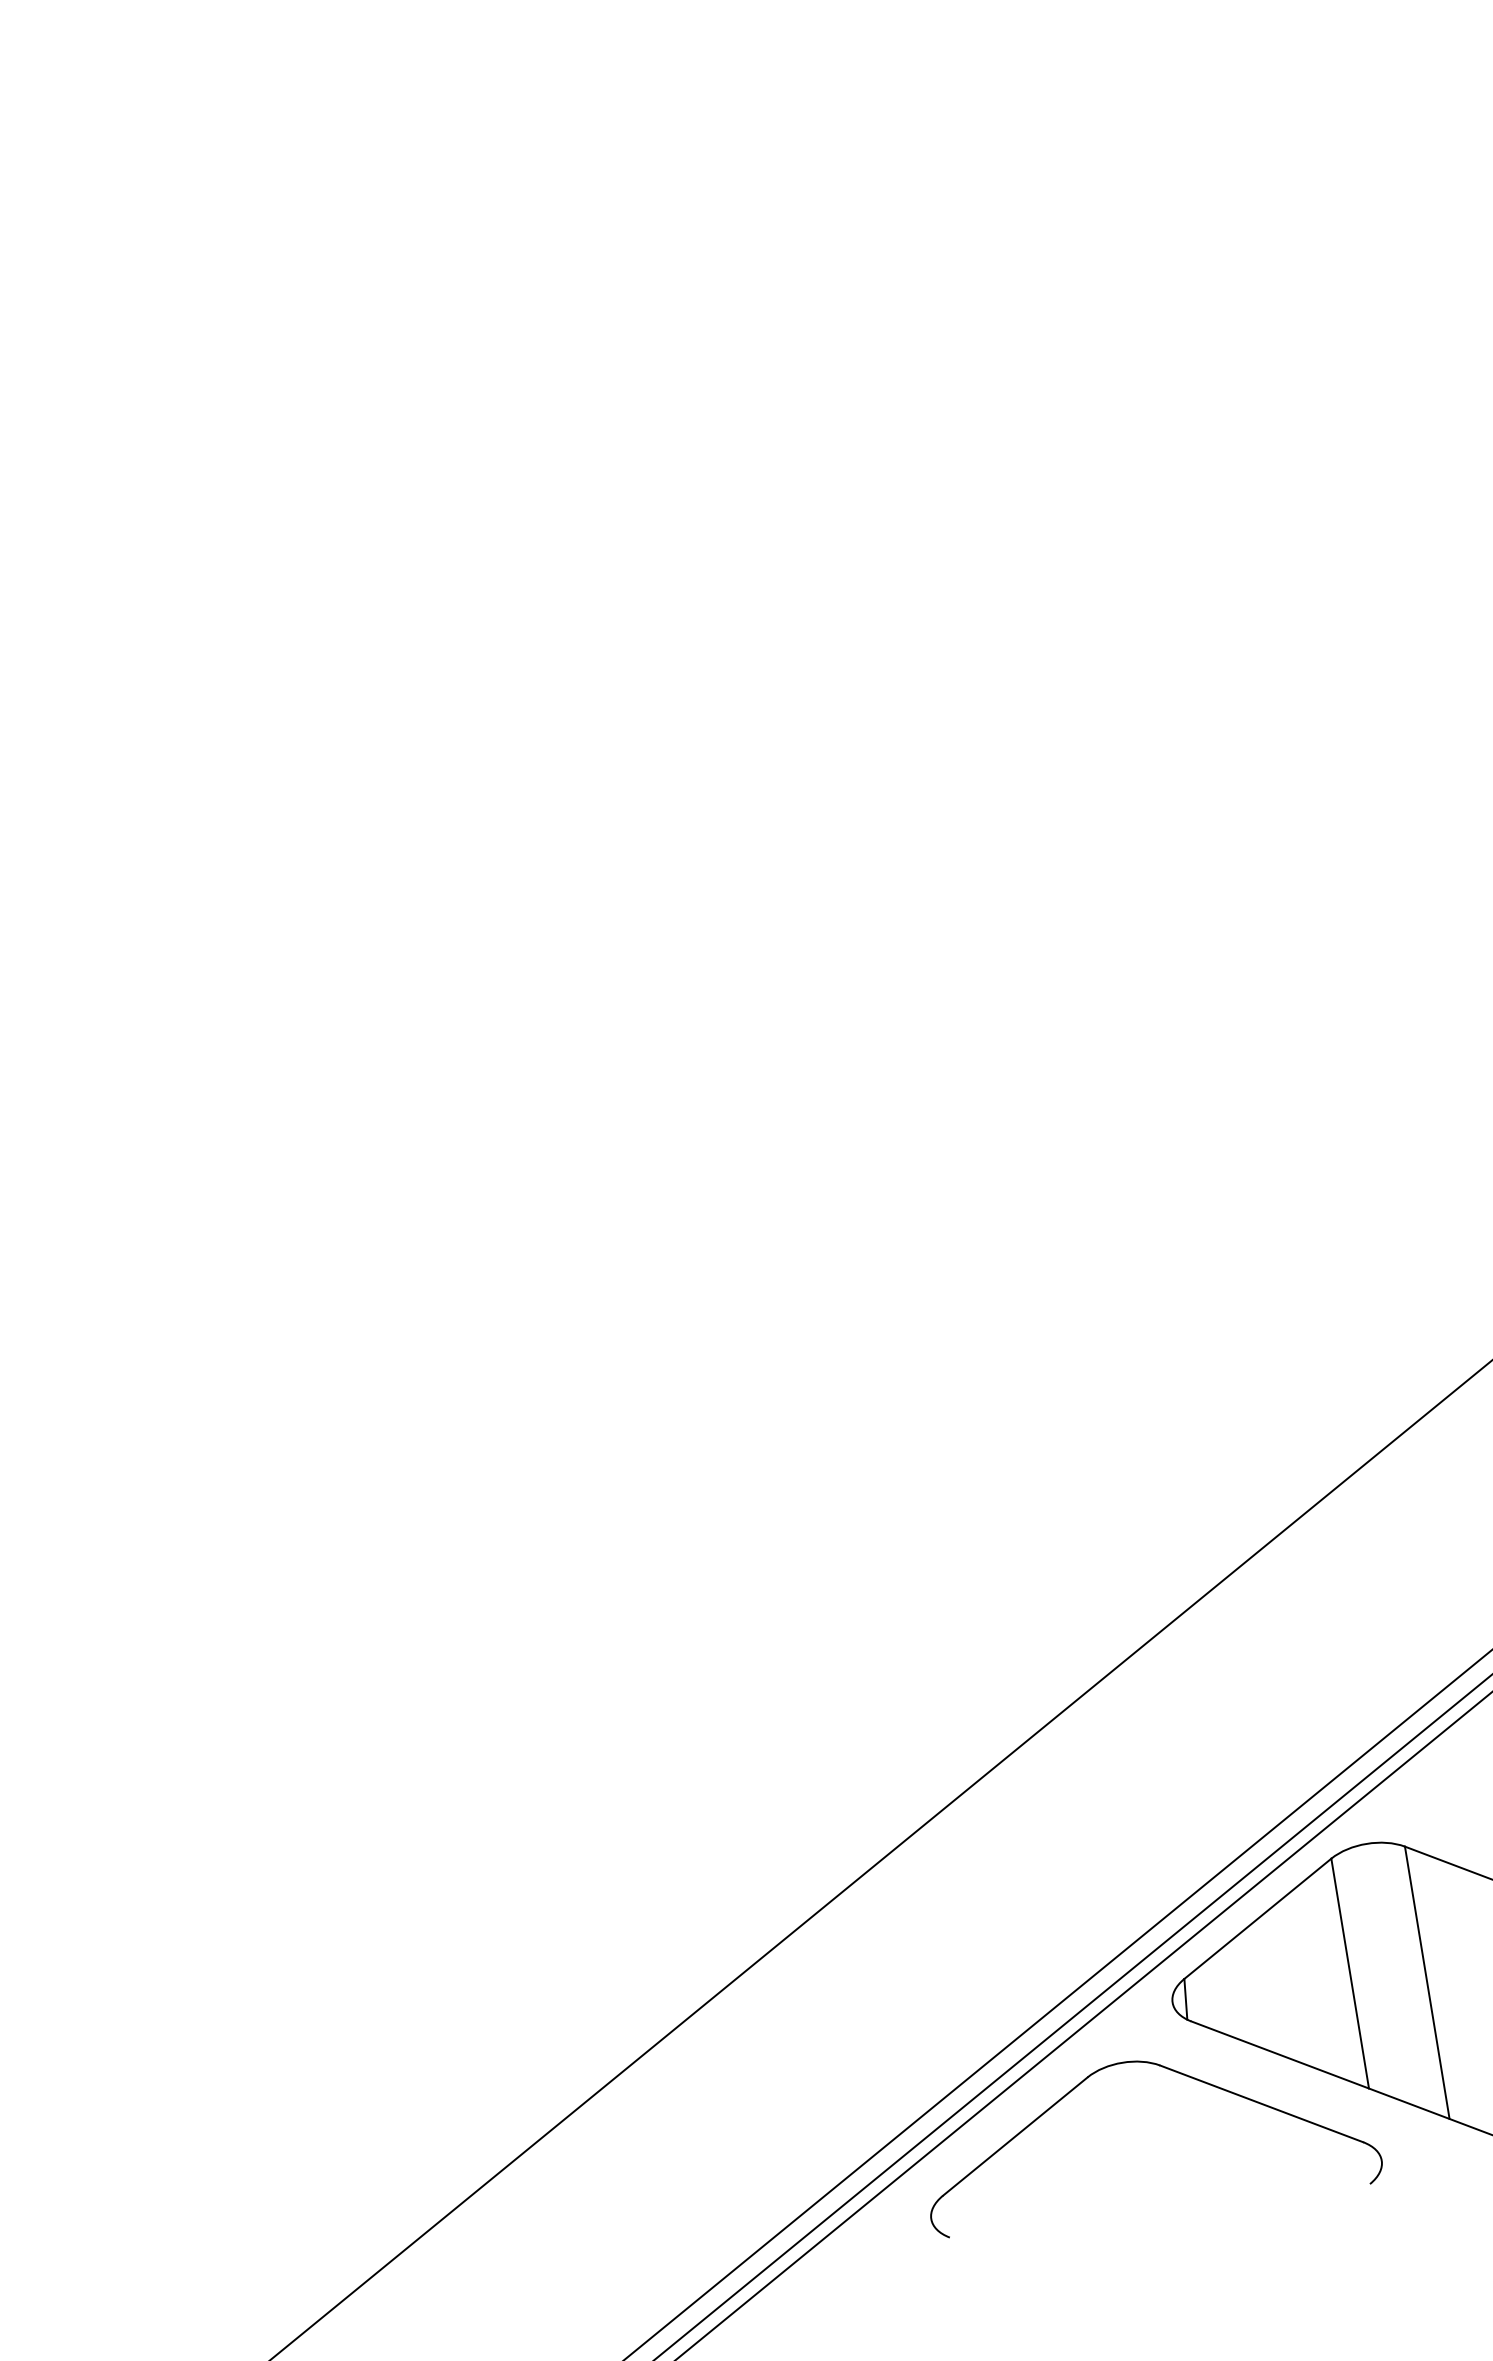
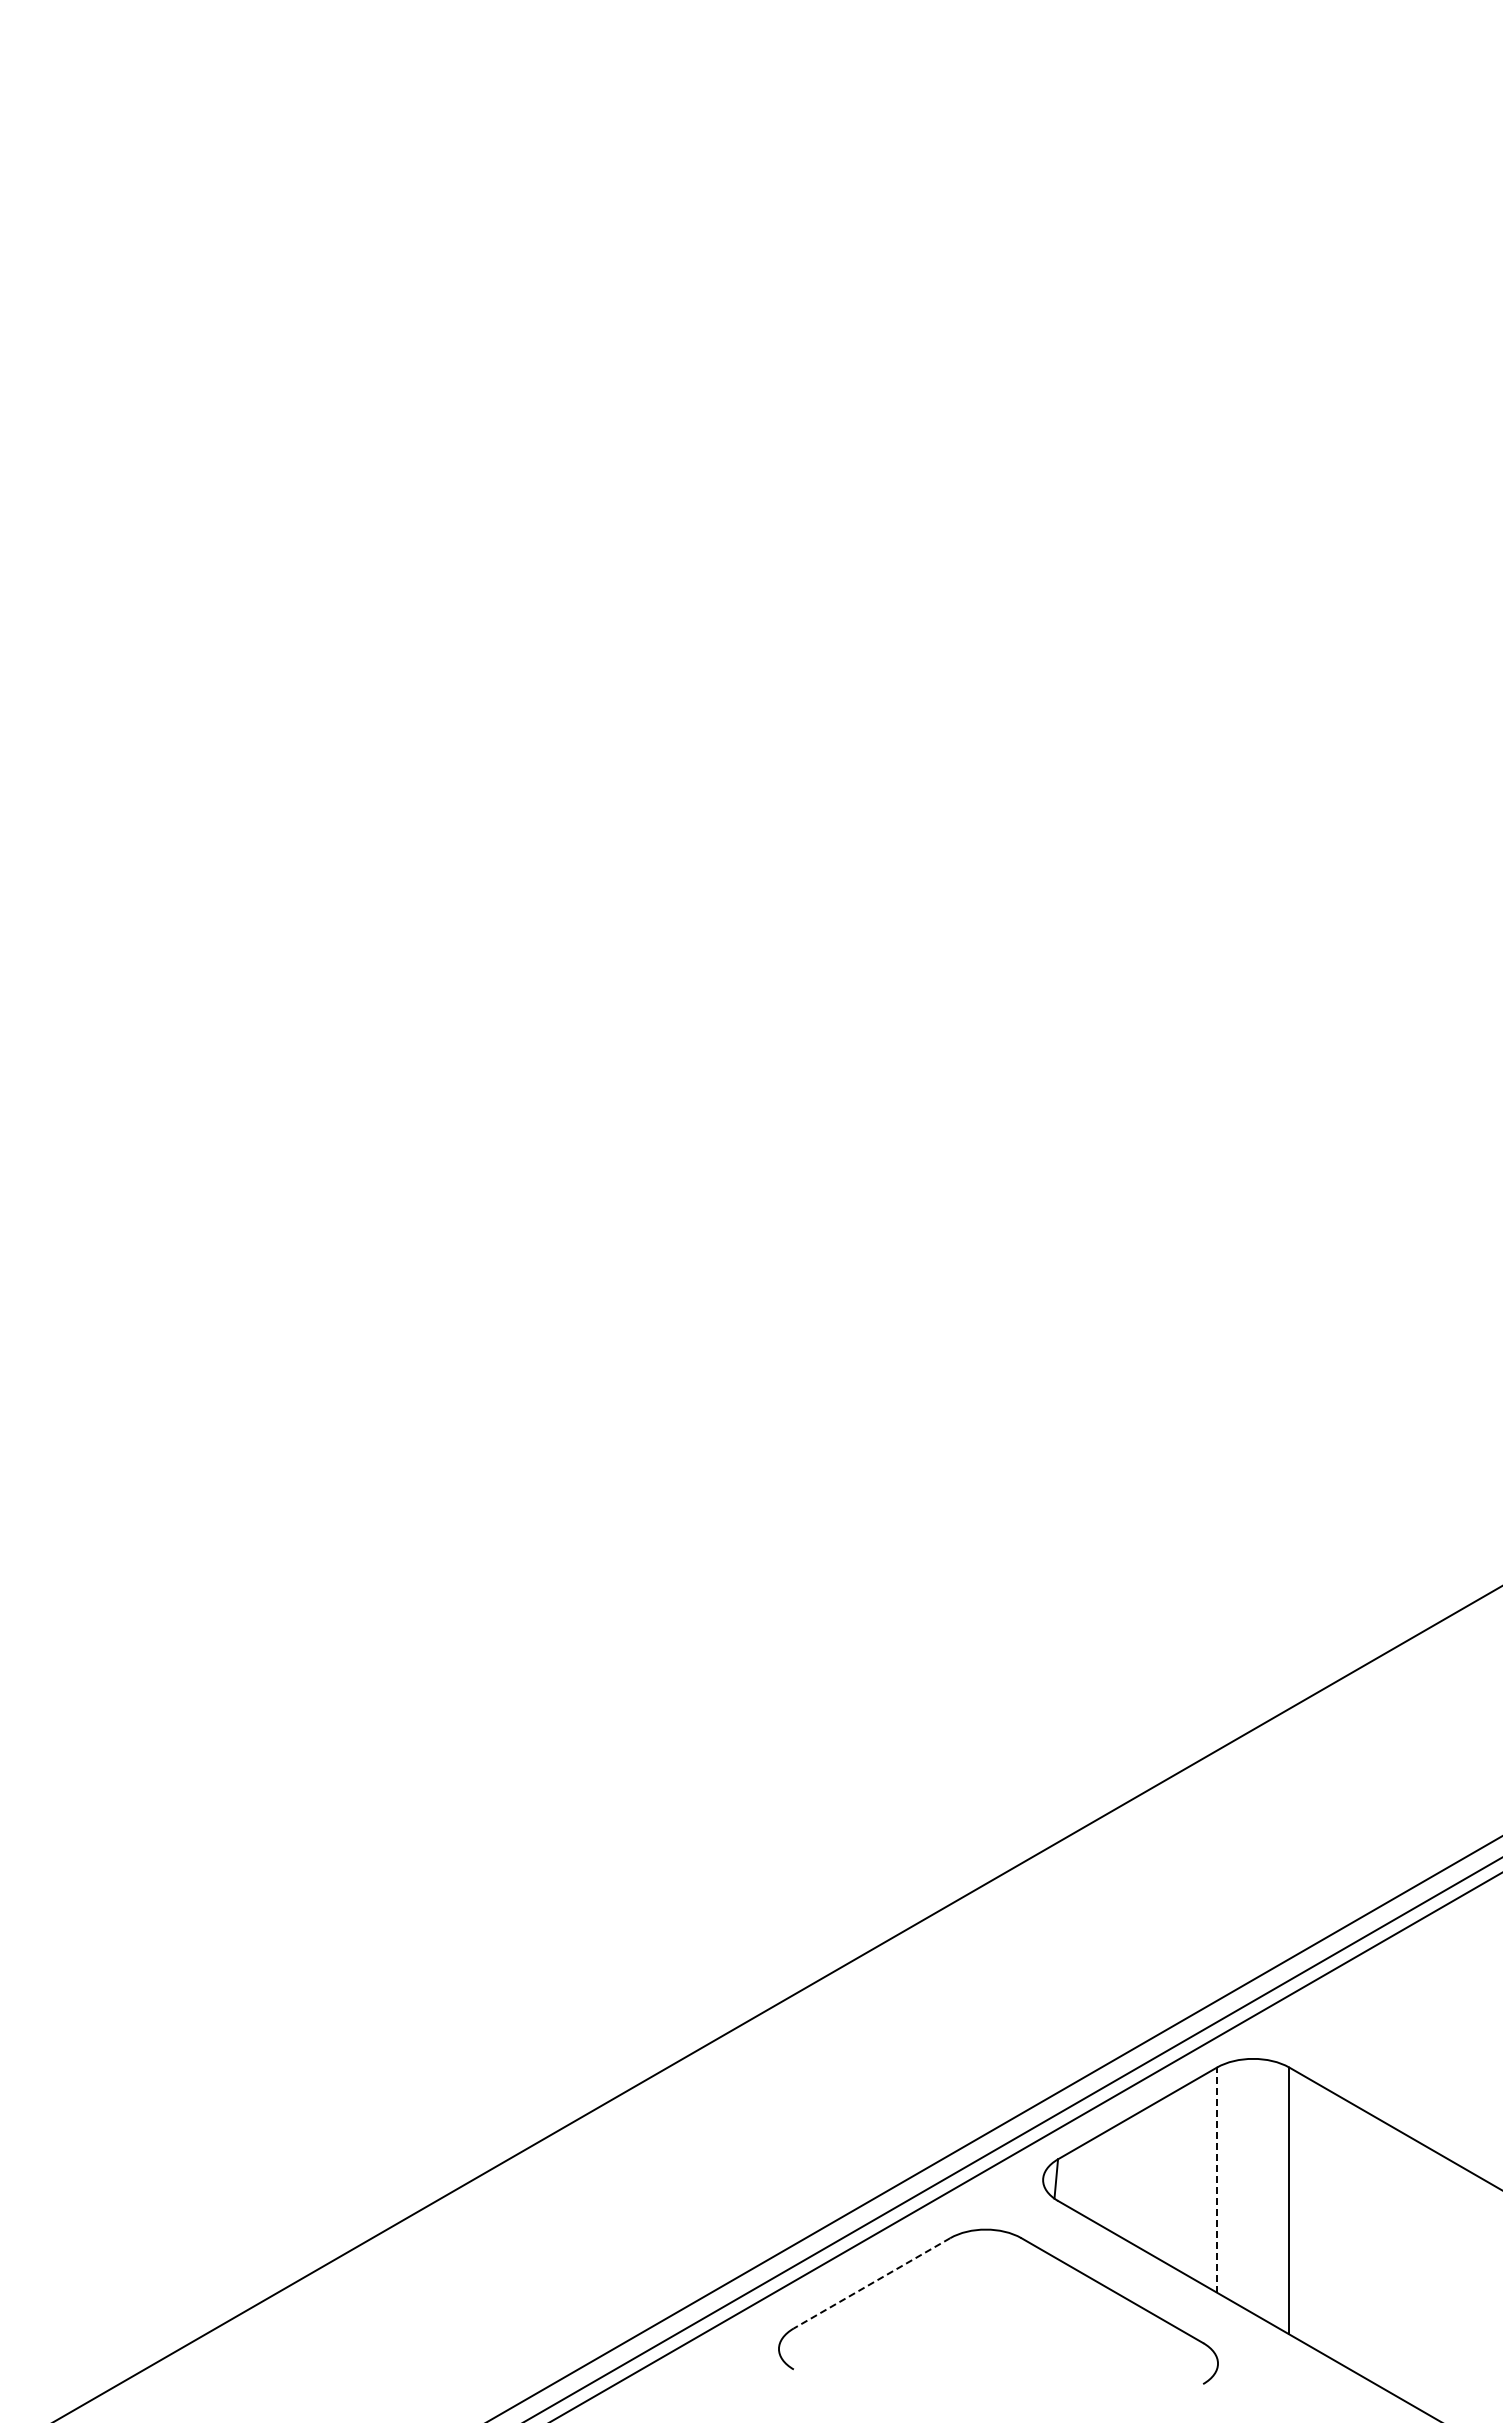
line: (1350, 1973) -> (1217, 2180), solid -> dashed
line: (1014, 2136) -> (871, 2283), solid -> dashed

